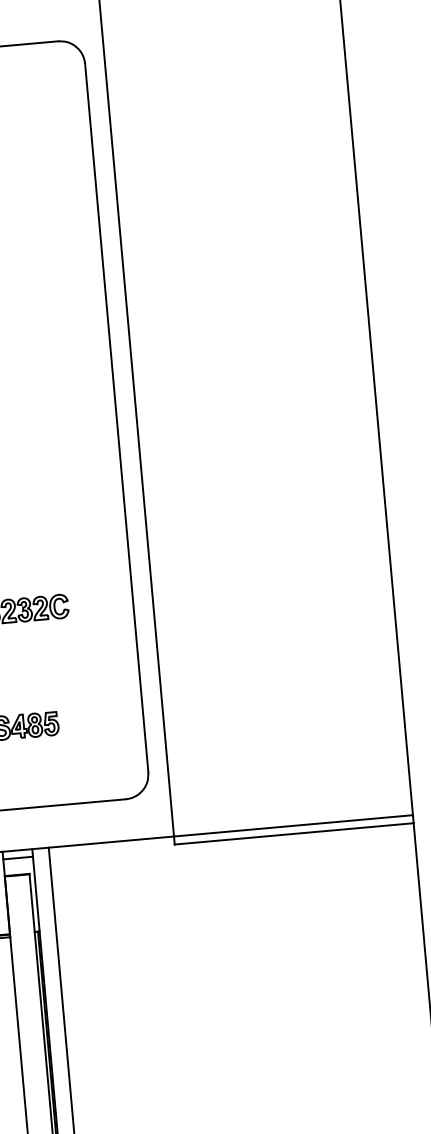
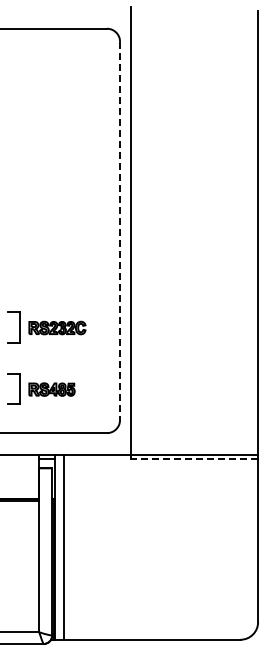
line: (117, 419) -> (120, 231), solid -> dashed
line: (294, 834) -> (194, 459), solid -> dashed

